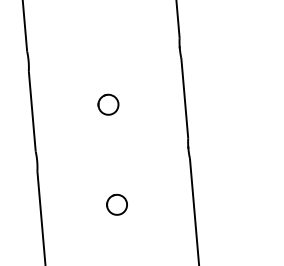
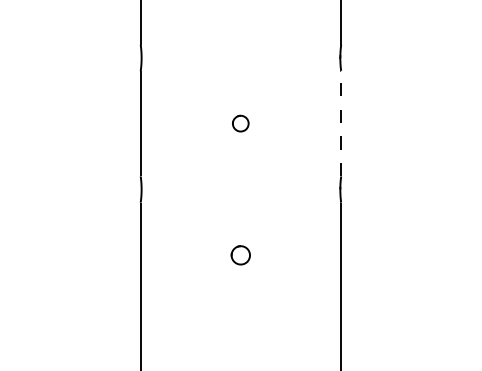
line: (184, 98) -> (341, 123), solid -> dashed
part: (108, 104) -> (240, 123), size x0.6
part: (116, 205) -> (240, 255), size x0.7

